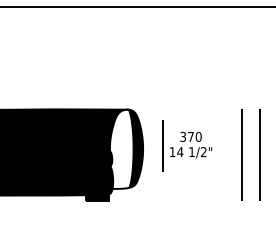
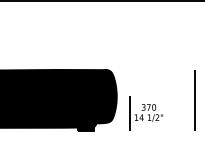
part: (185, 145) -> (145, 113), moved
fill: (121, 148) -> (102, 96), added
line: (241, 154) -> (182, 100), removed

